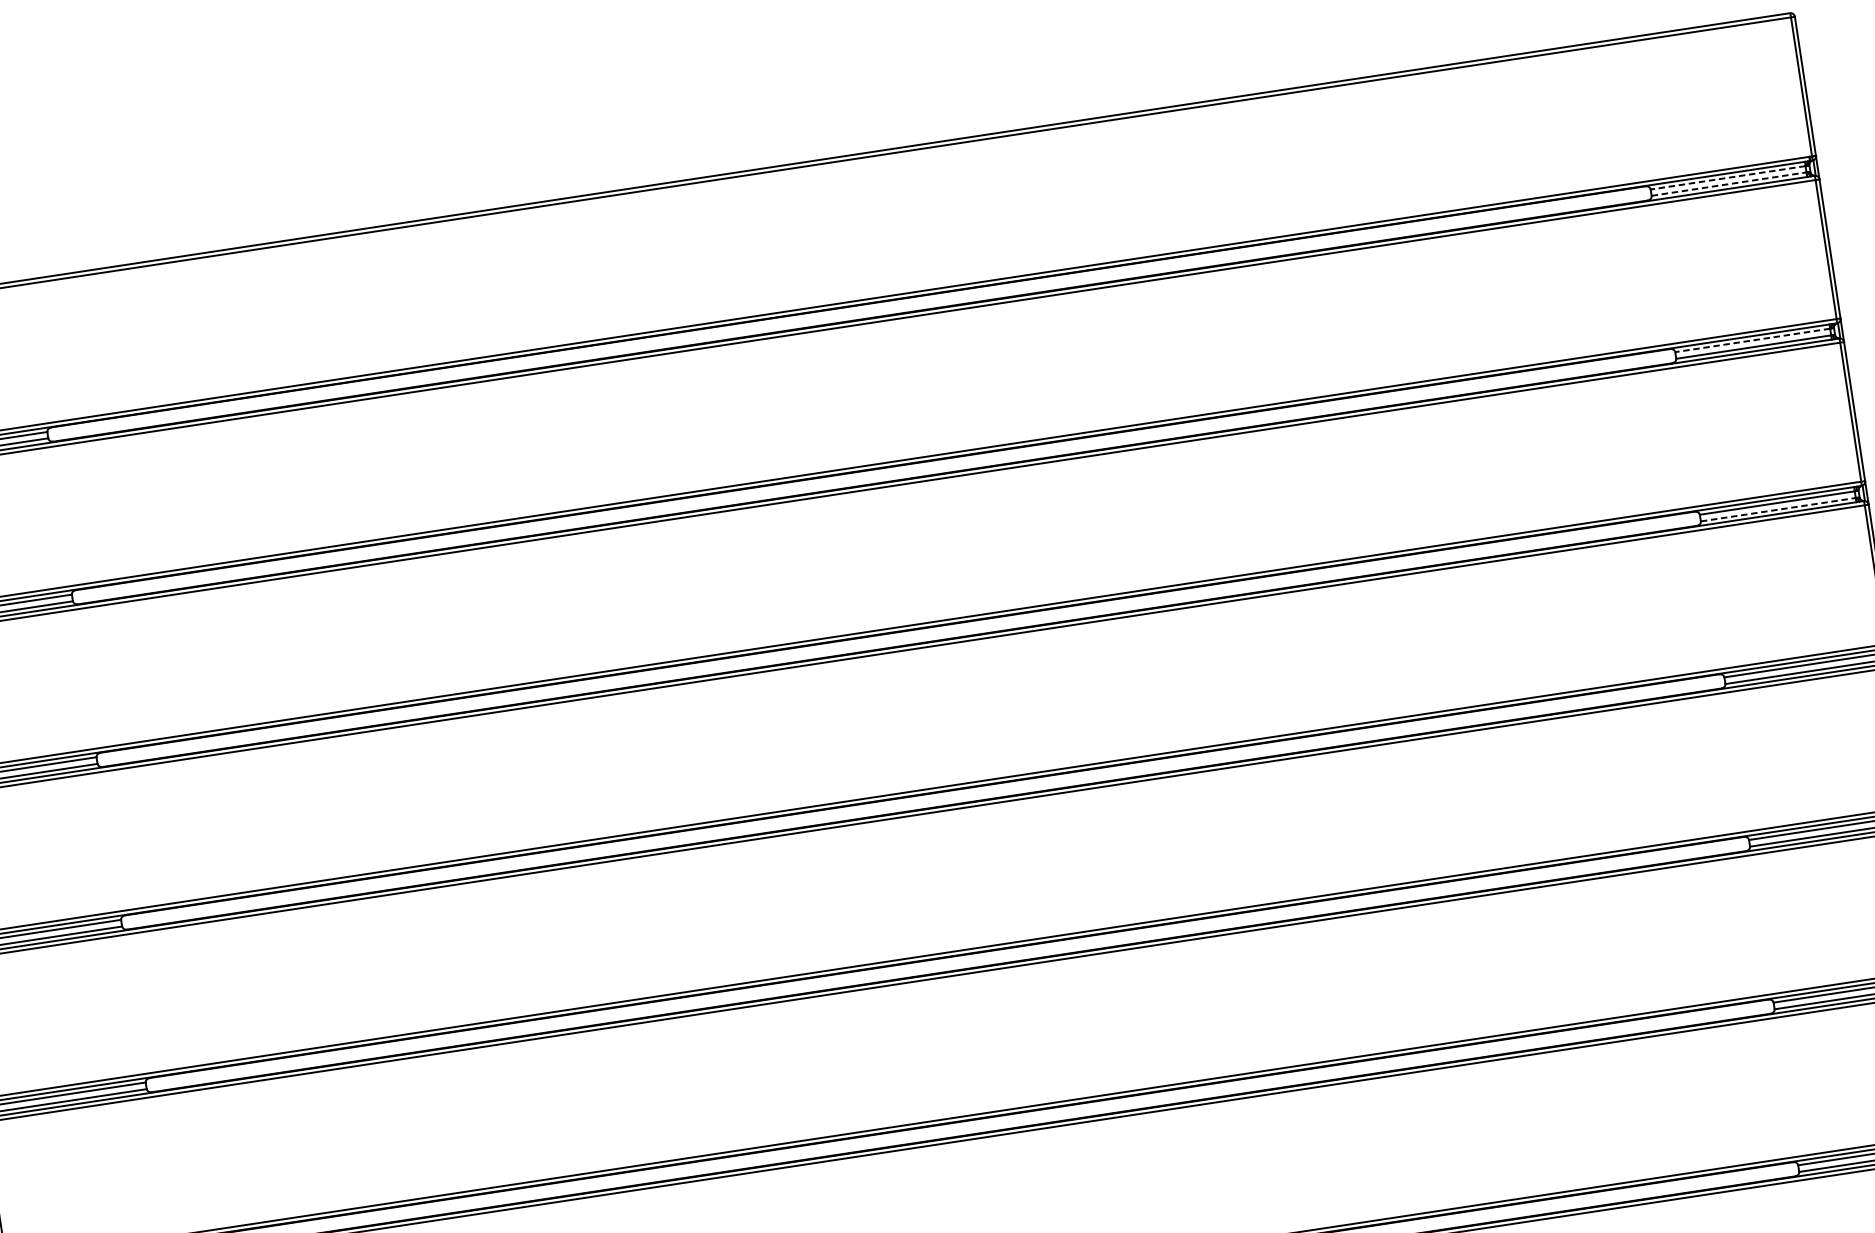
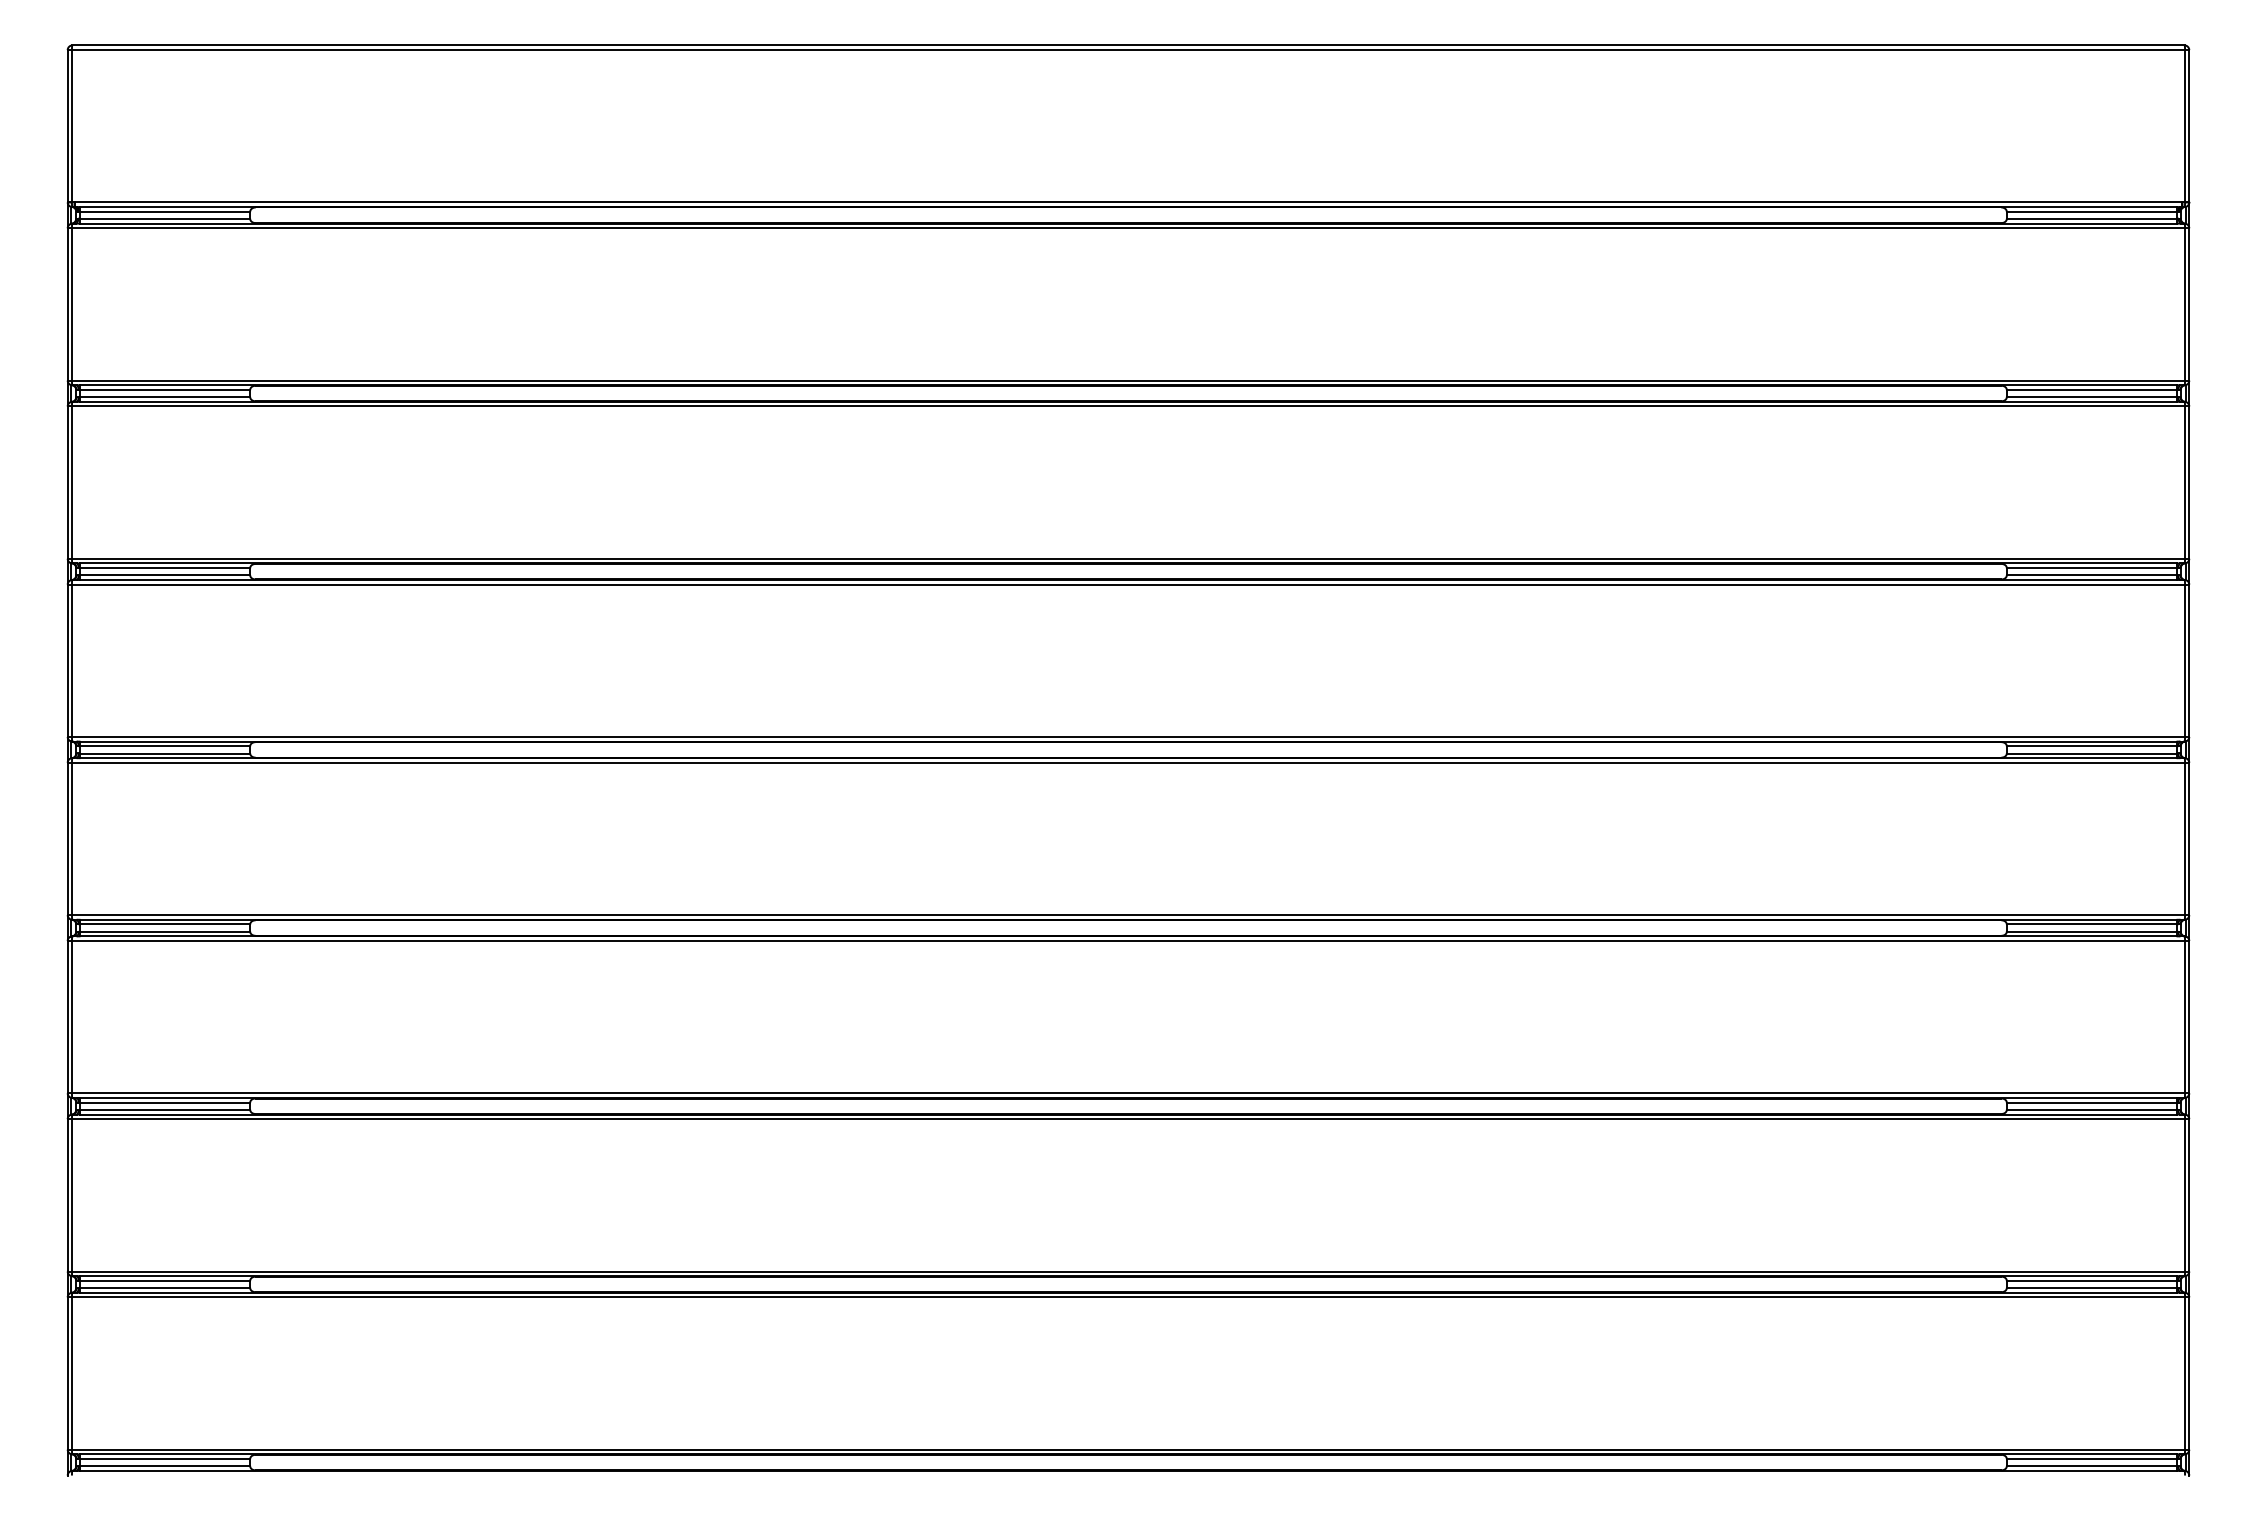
line: (1727, 177) -> (2091, 211), dashed -> solid
line: (1728, 184) -> (2091, 218), dashed -> solid
line: (1752, 340) -> (2091, 389), dashed -> solid
line: (1778, 509) -> (2091, 575), dashed -> solid

